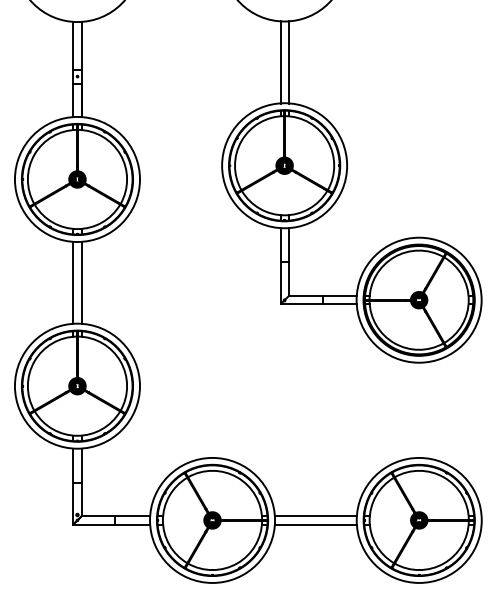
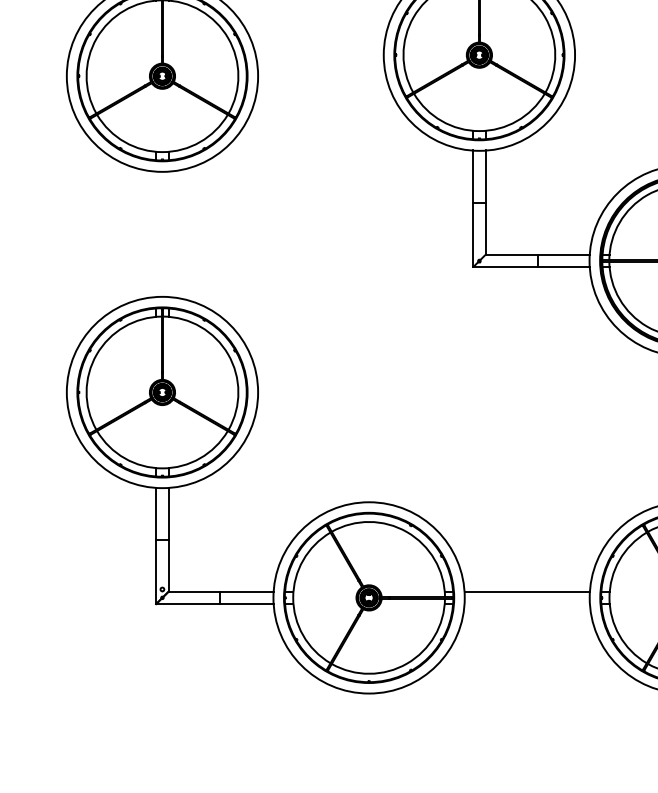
line: (73, 282) -> (156, 233), removed
line: (81, 282) -> (168, 233), removed
line: (315, 524) -> (526, 604), removed

